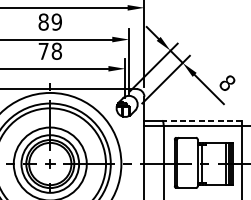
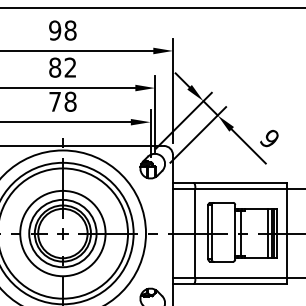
text: (56, 21) -> (70, 67), 89 -> 82
text: (227, 83) -> (269, 139), 8 -> 9
line: (202, 121) -> (240, 183), dashed -> solid

